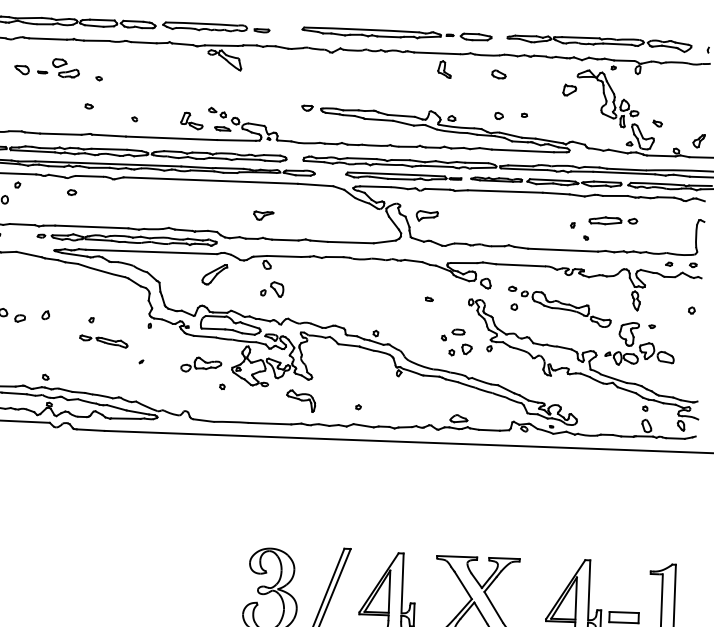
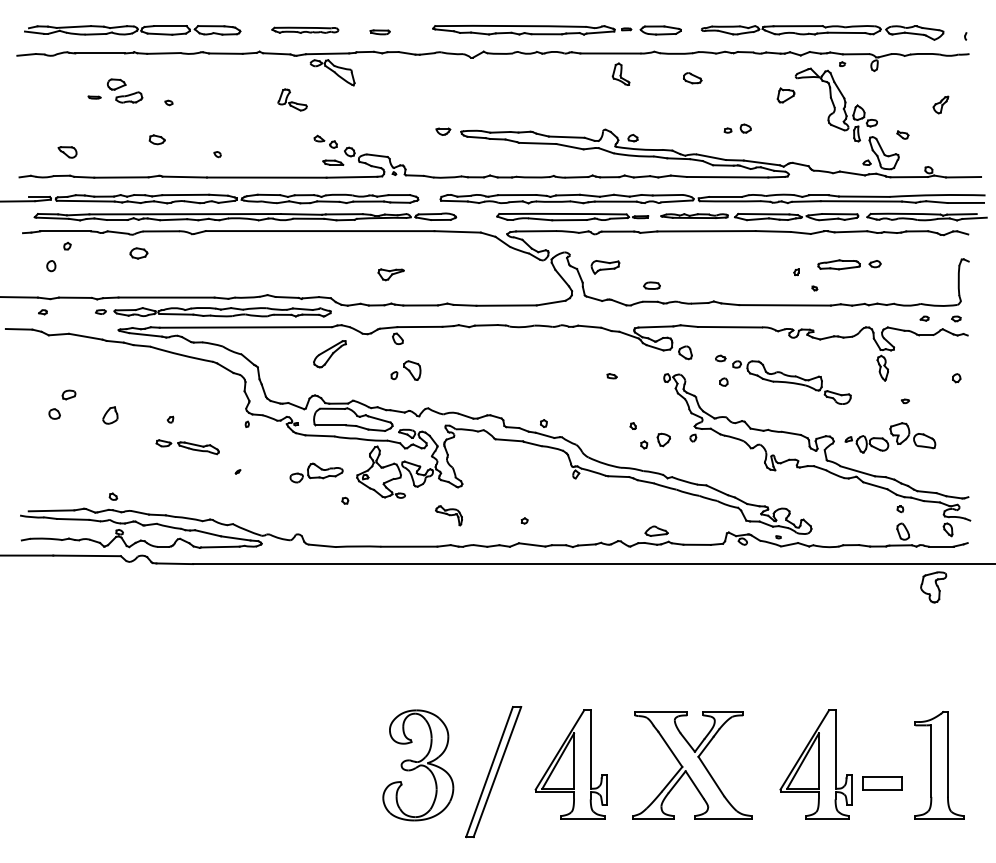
part: (205, 27) -> (305, 30), size x0.6
part: (21, 70) -> (67, 152), moved
part: (88, 106) -> (156, 139), size x1.6
part: (498, 115) -> (745, 128), moved
part: (191, 120) -> (292, 99), moved
part: (698, 140) -> (940, 104), moved
part: (71, 192) -> (138, 253), size x1.6
part: (45, 315) -> (110, 415), size x1.6
part: (19, 318) -> (68, 394), moved
part: (458, 331) -> (651, 285), moved
part: (629, 334) -> (933, 587), moved
part: (300, 400) -> (448, 515), size x0.7

